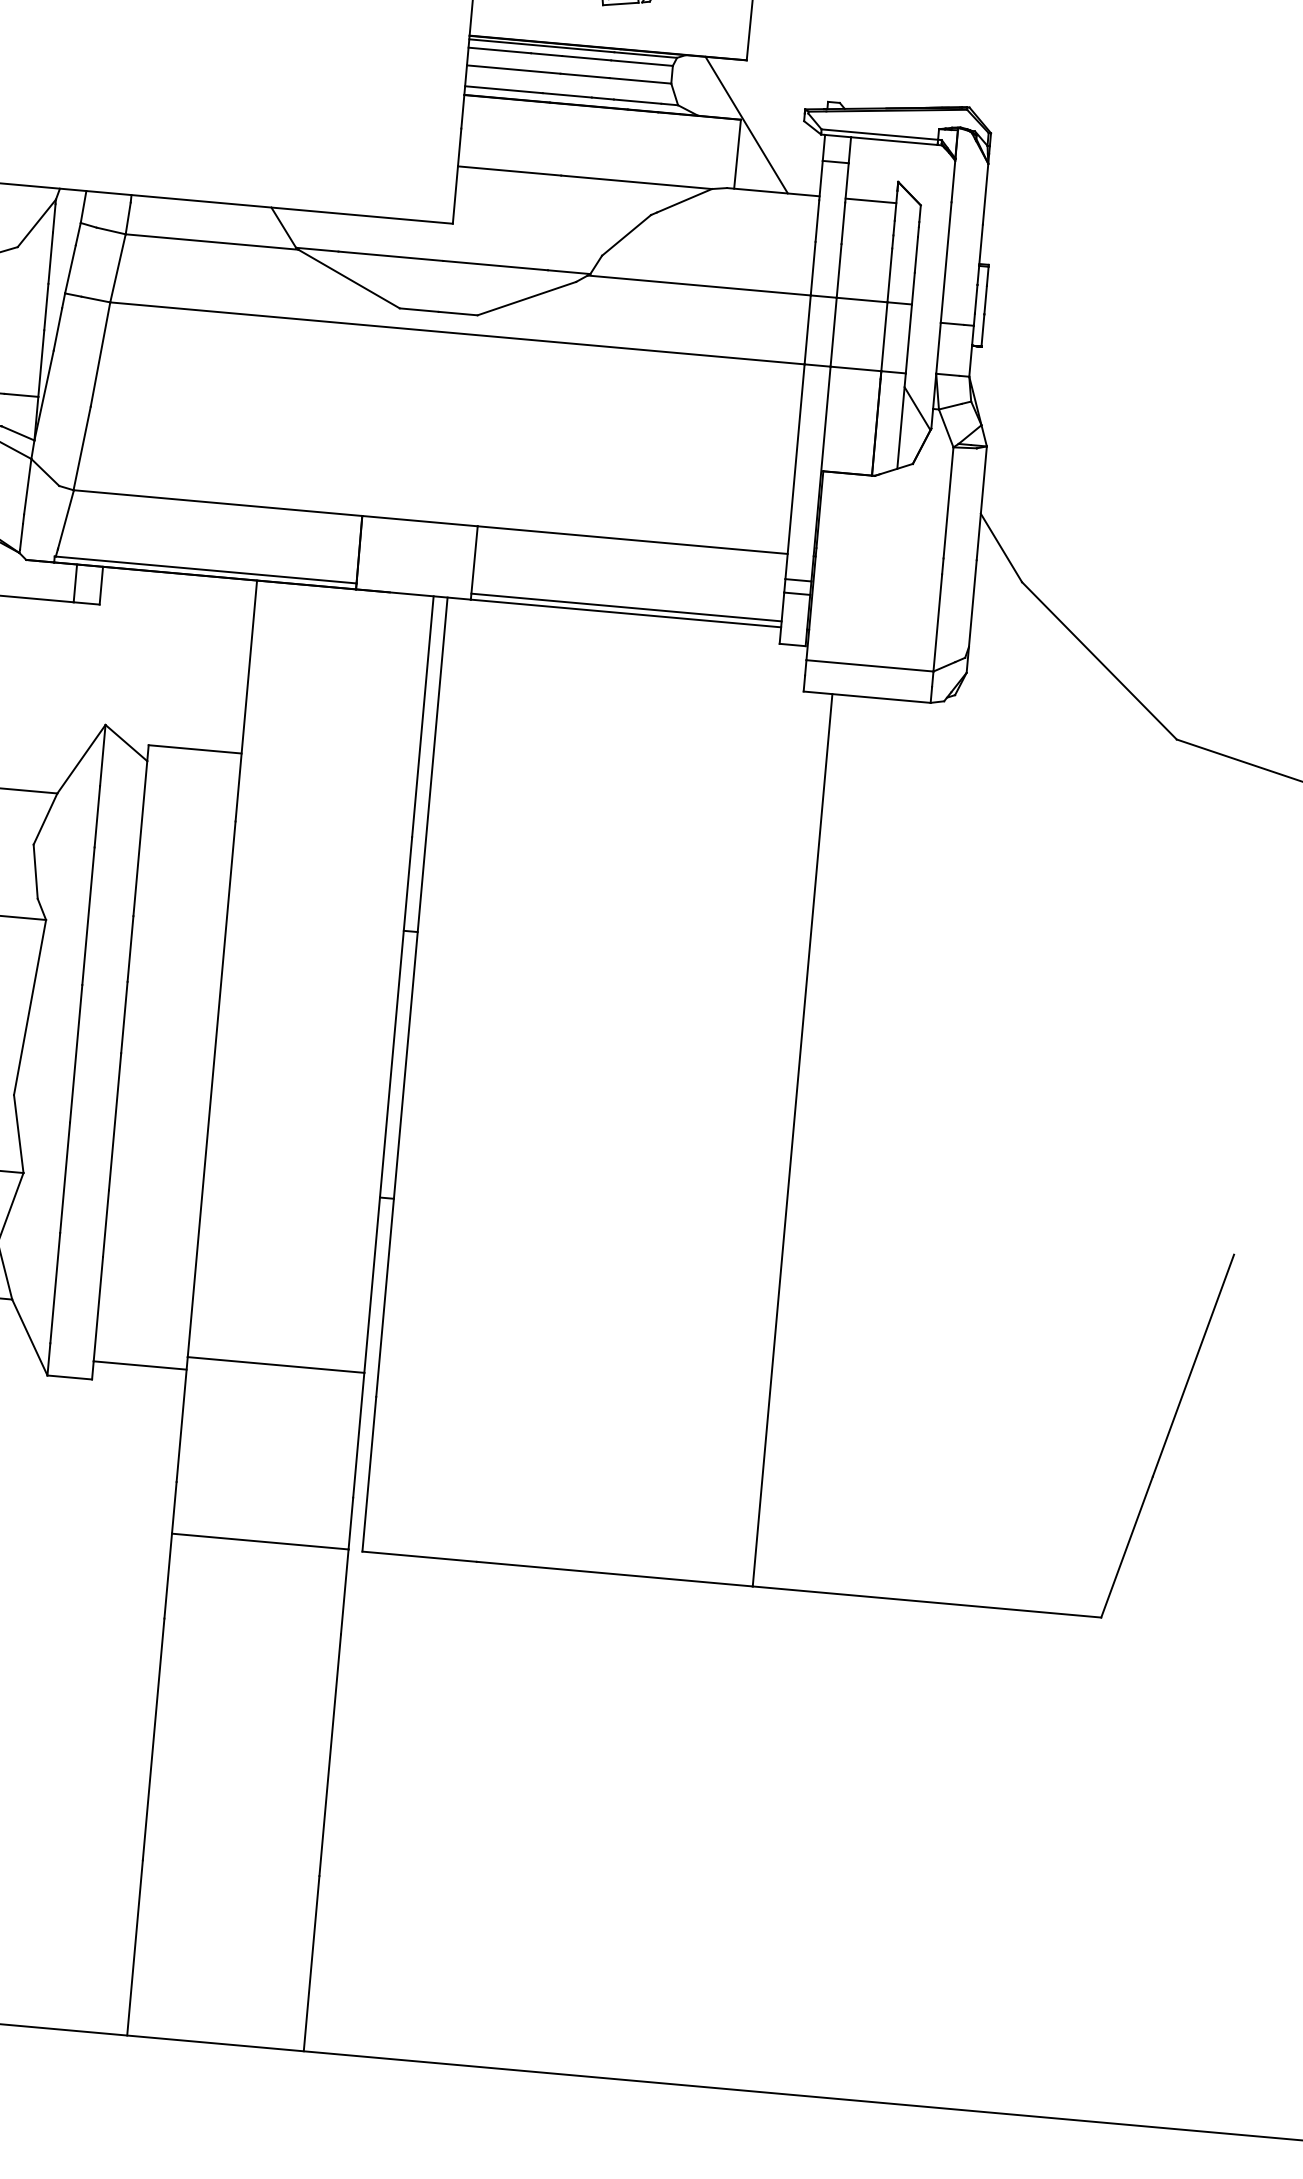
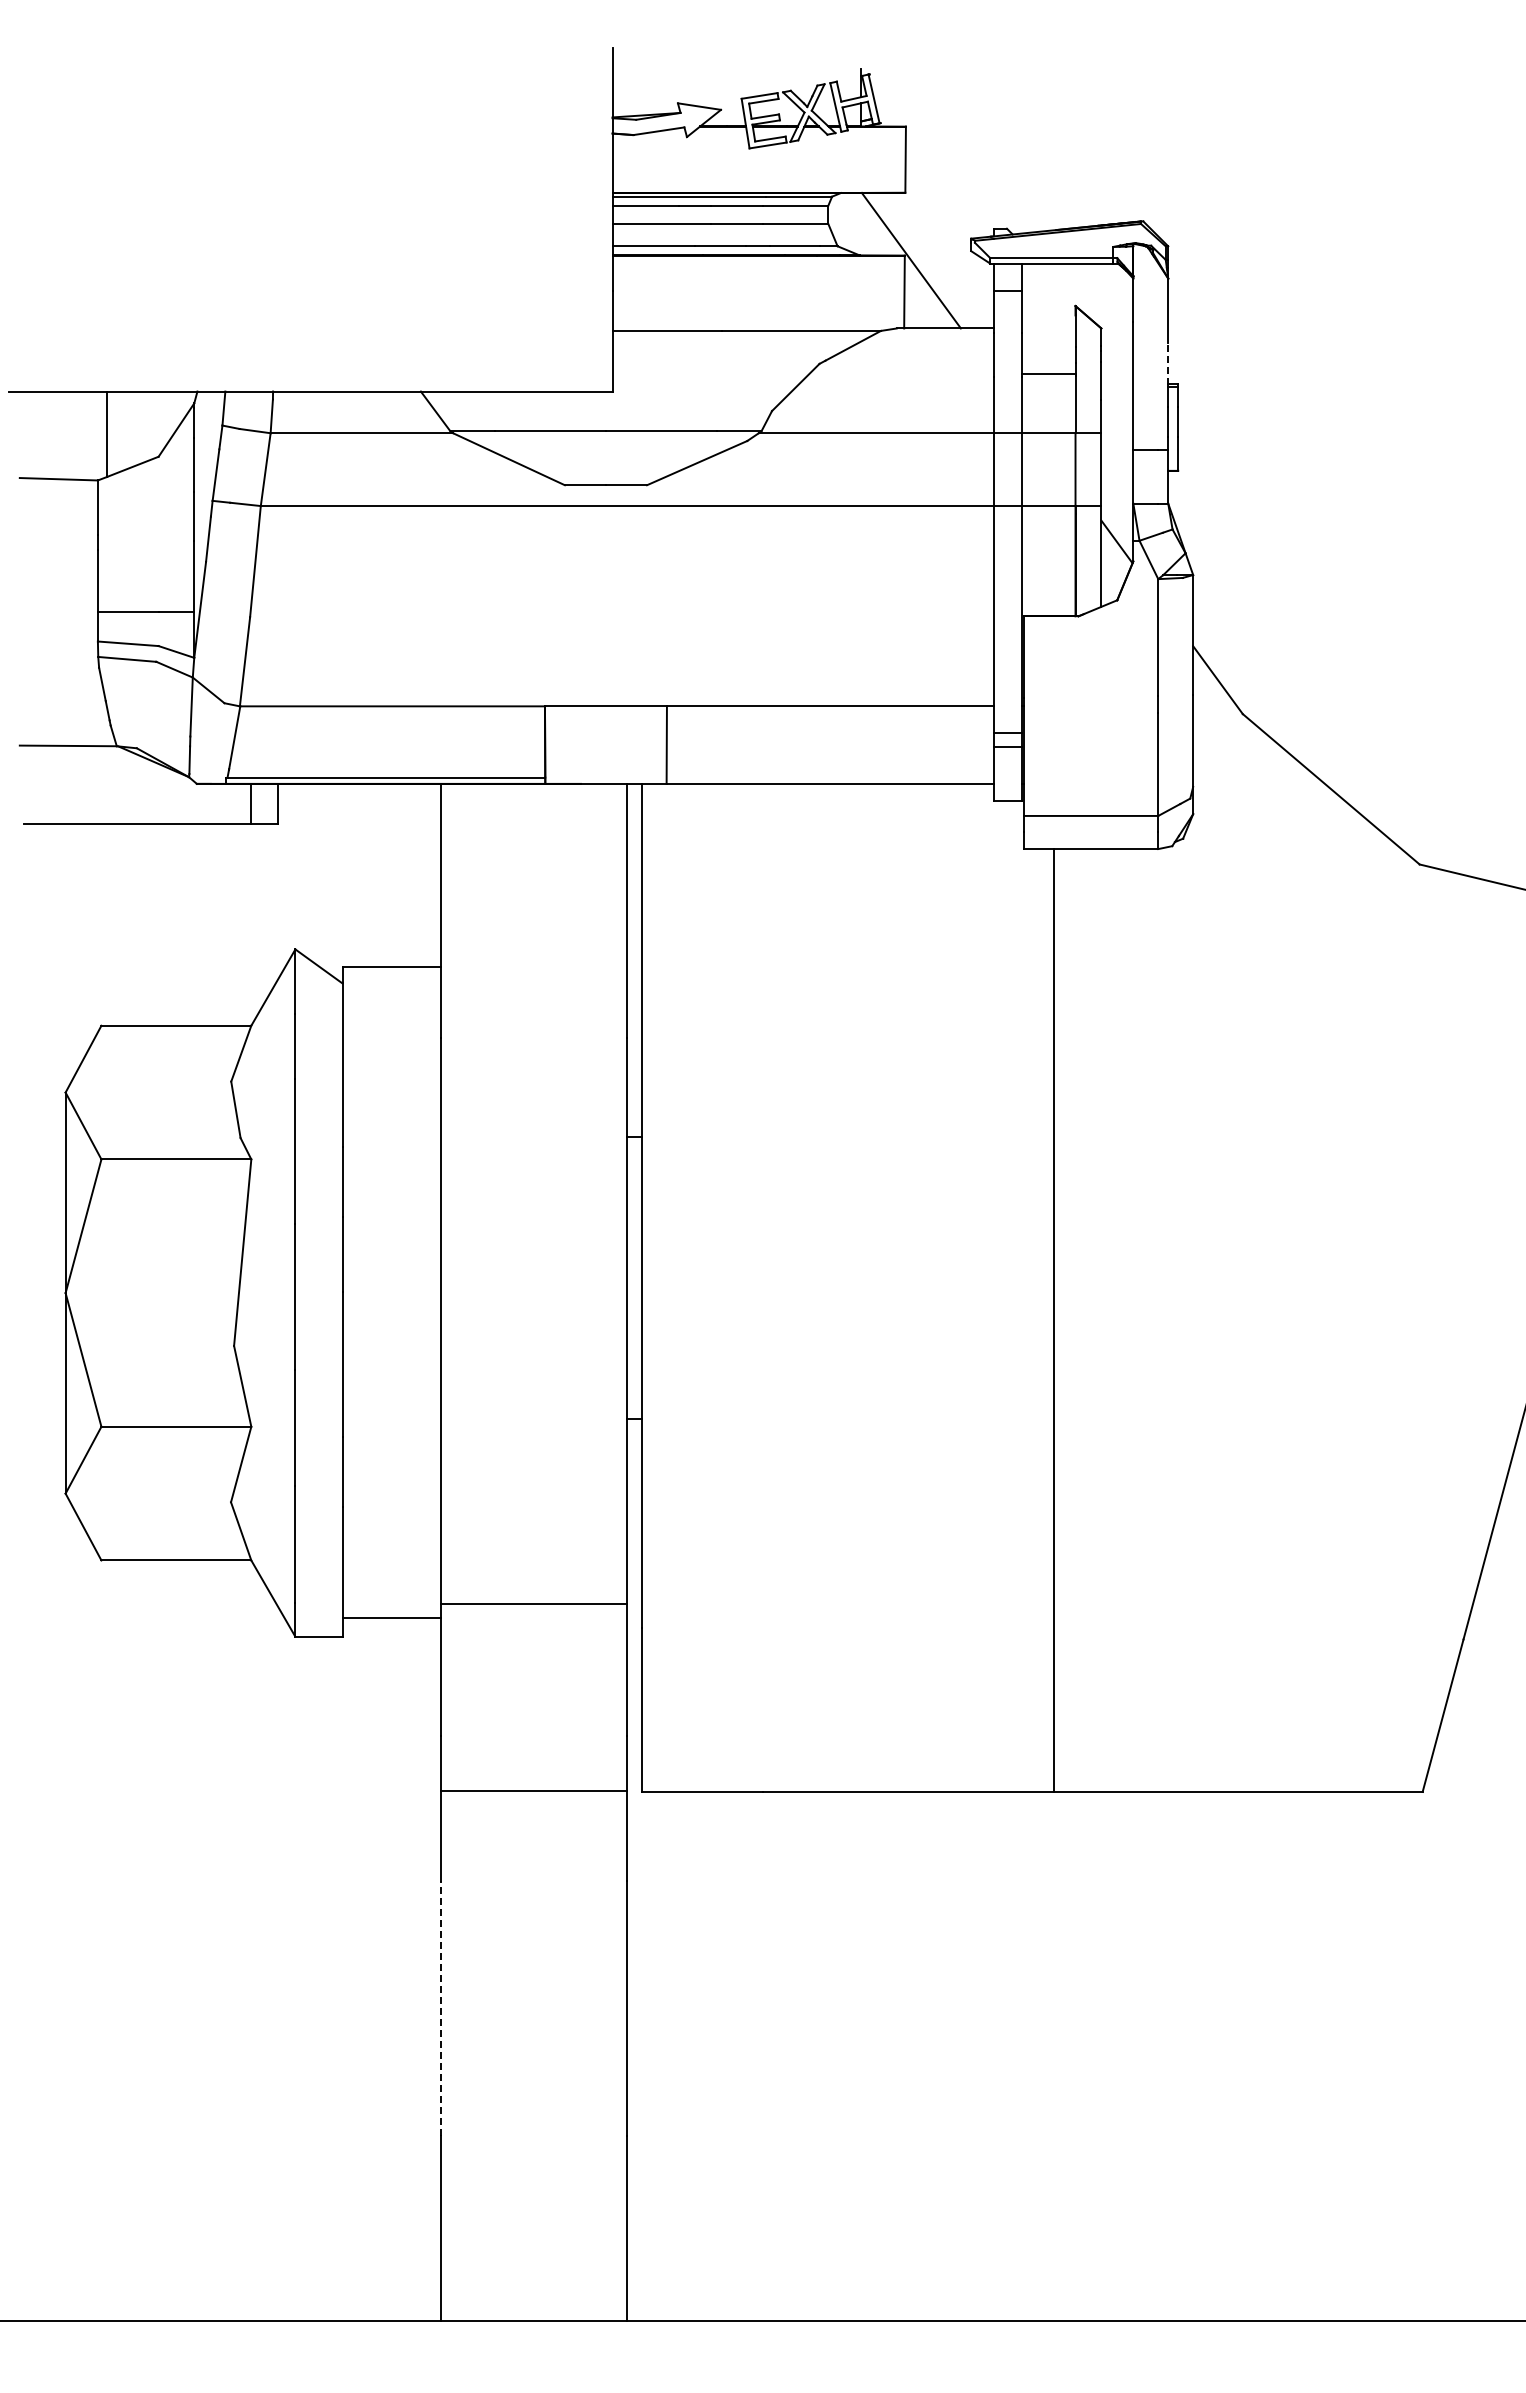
line: (870, 200) -> (1048, 374), moved
line: (981, 244) -> (1168, 363), solid -> dashed
line: (626, 607) -> (830, 777), removed
line: (153, 1739) -> (440, 2008), solid -> dashed

